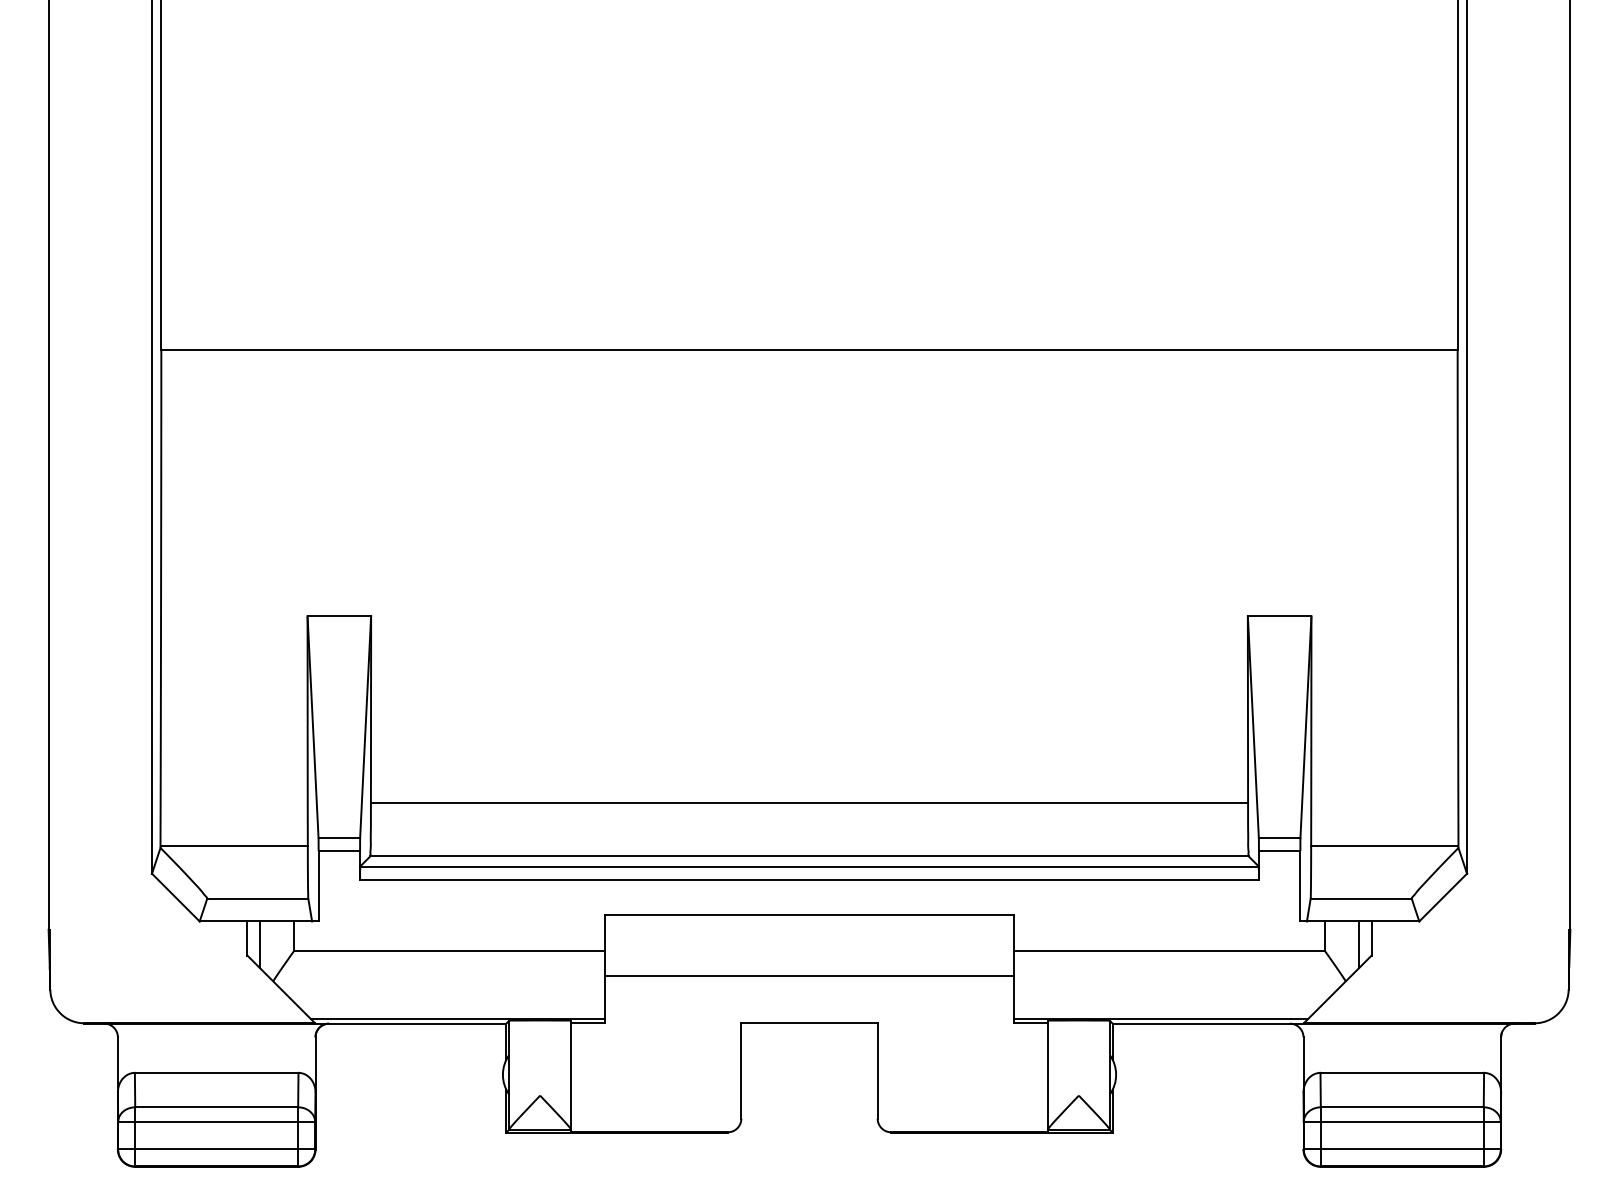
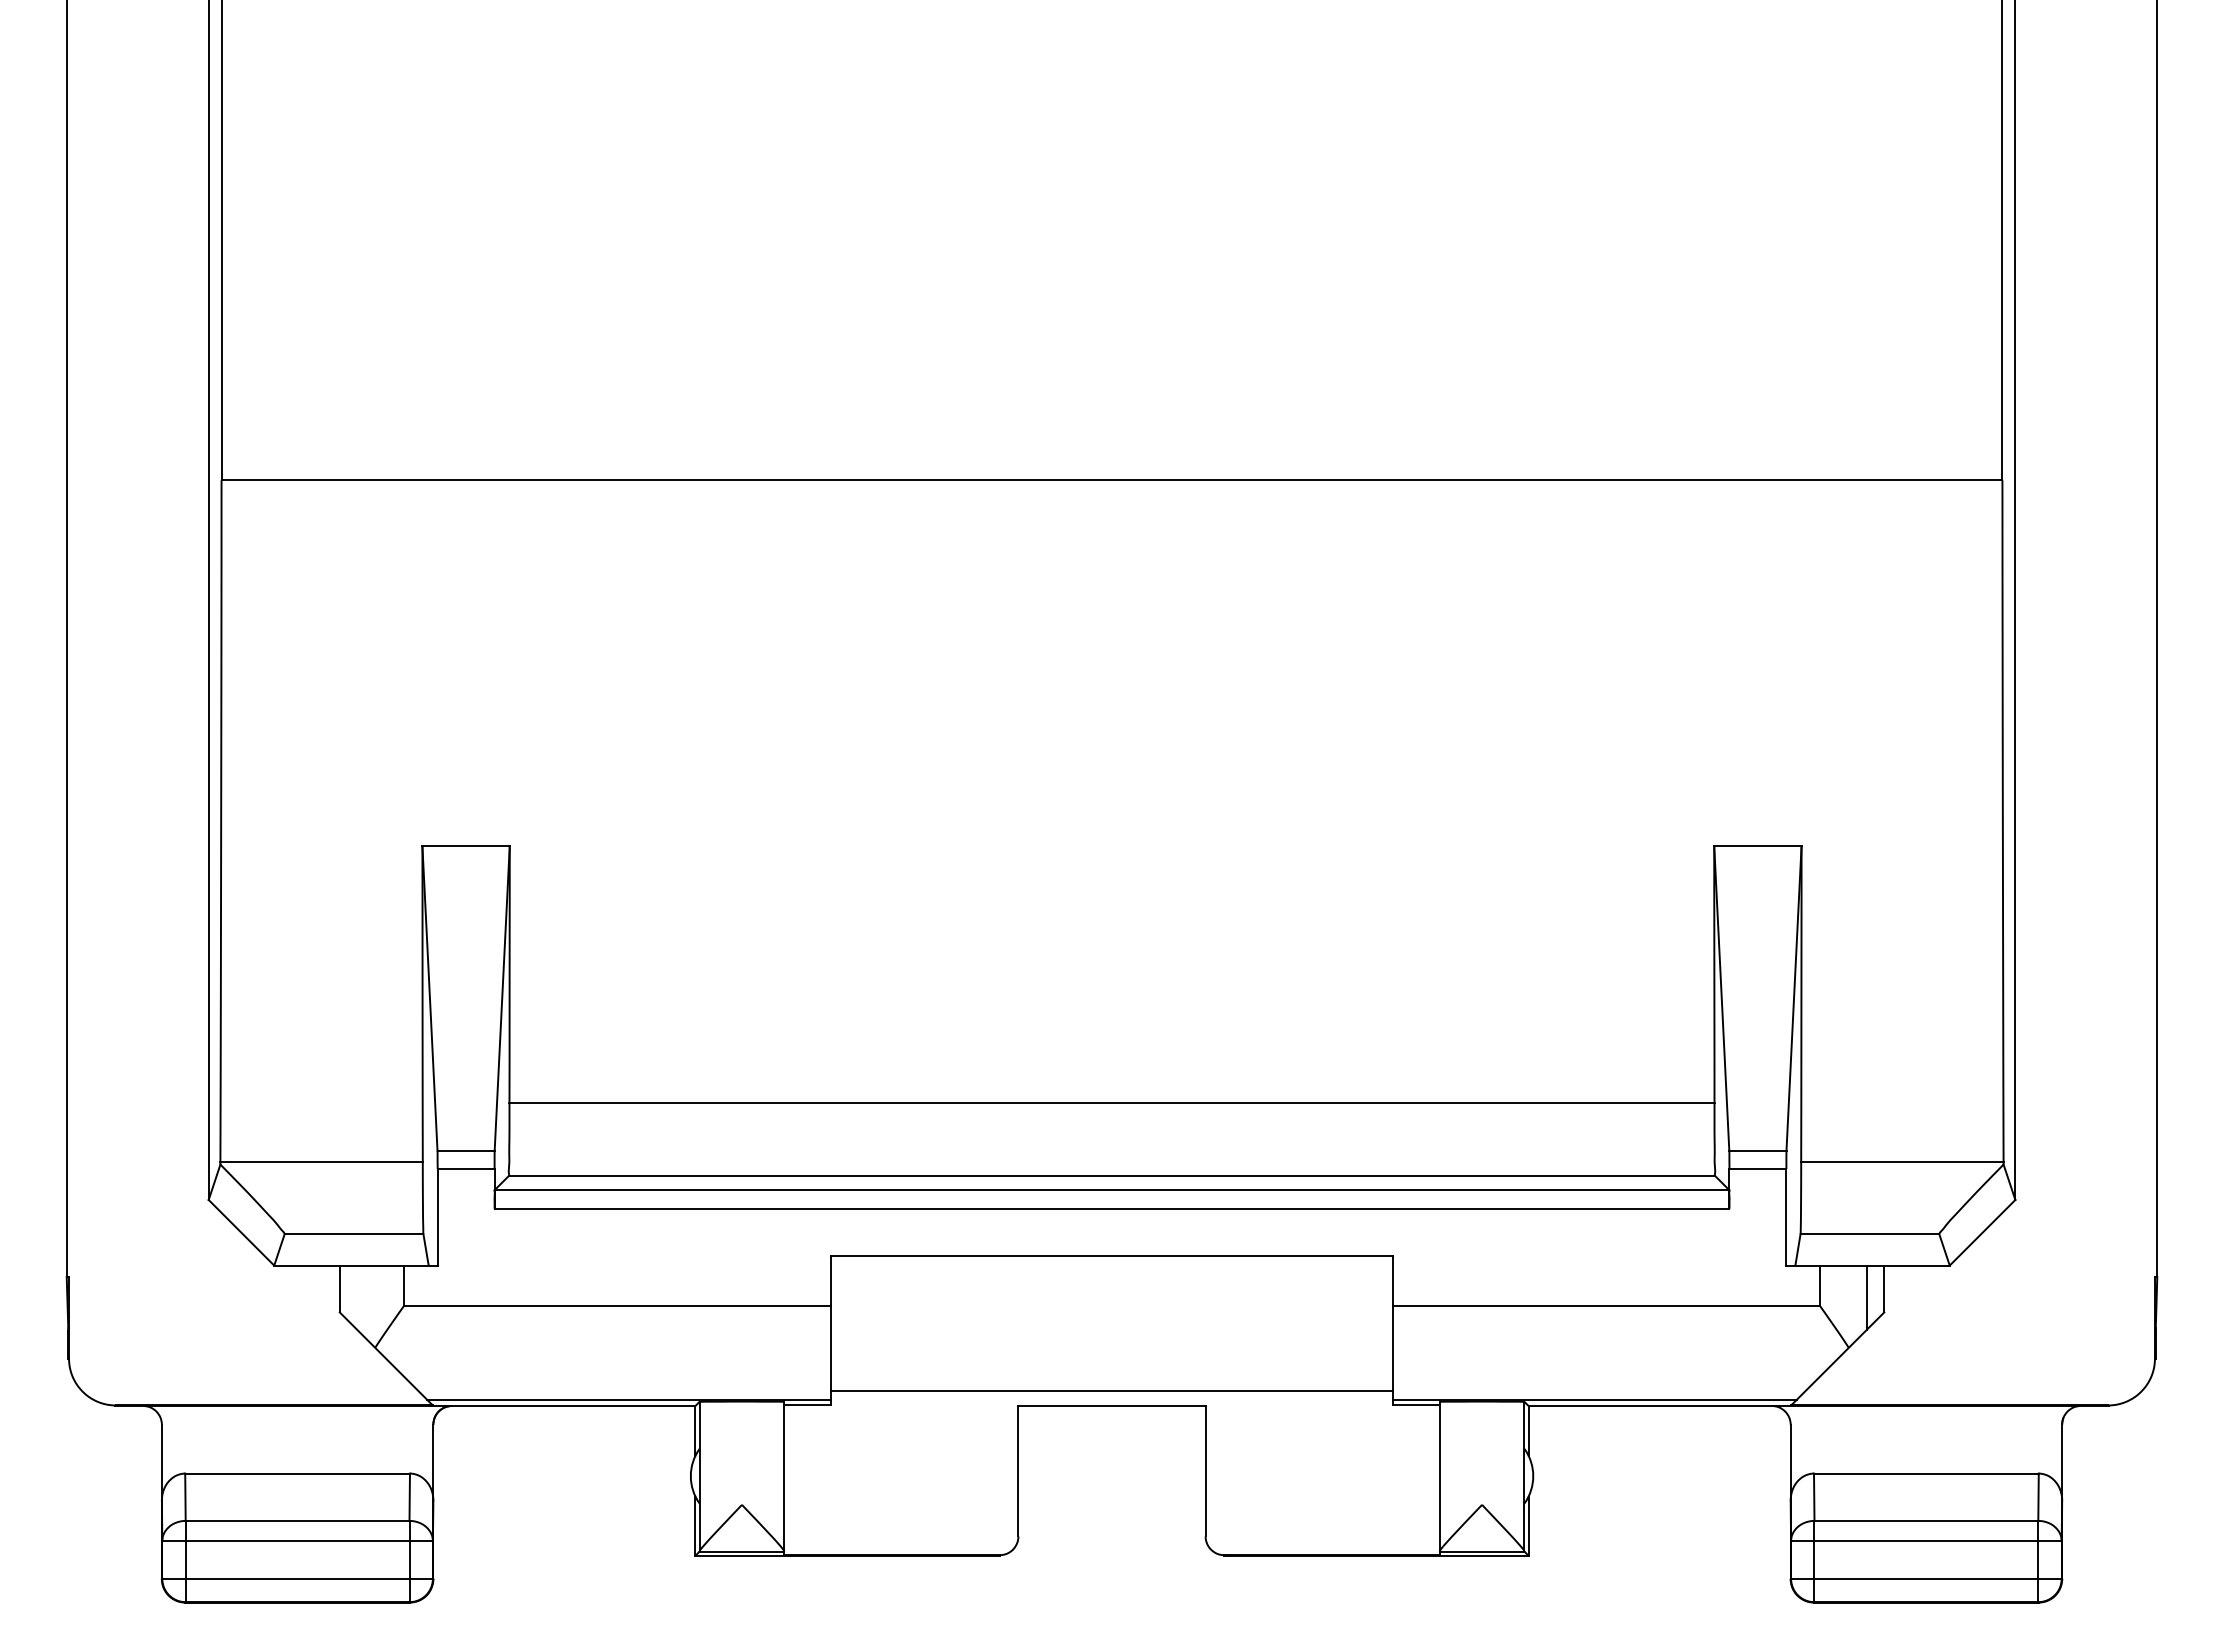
line: (259, 944) -> (356, 1297), removed
line: (809, 976) -> (1111, 1391), moved

